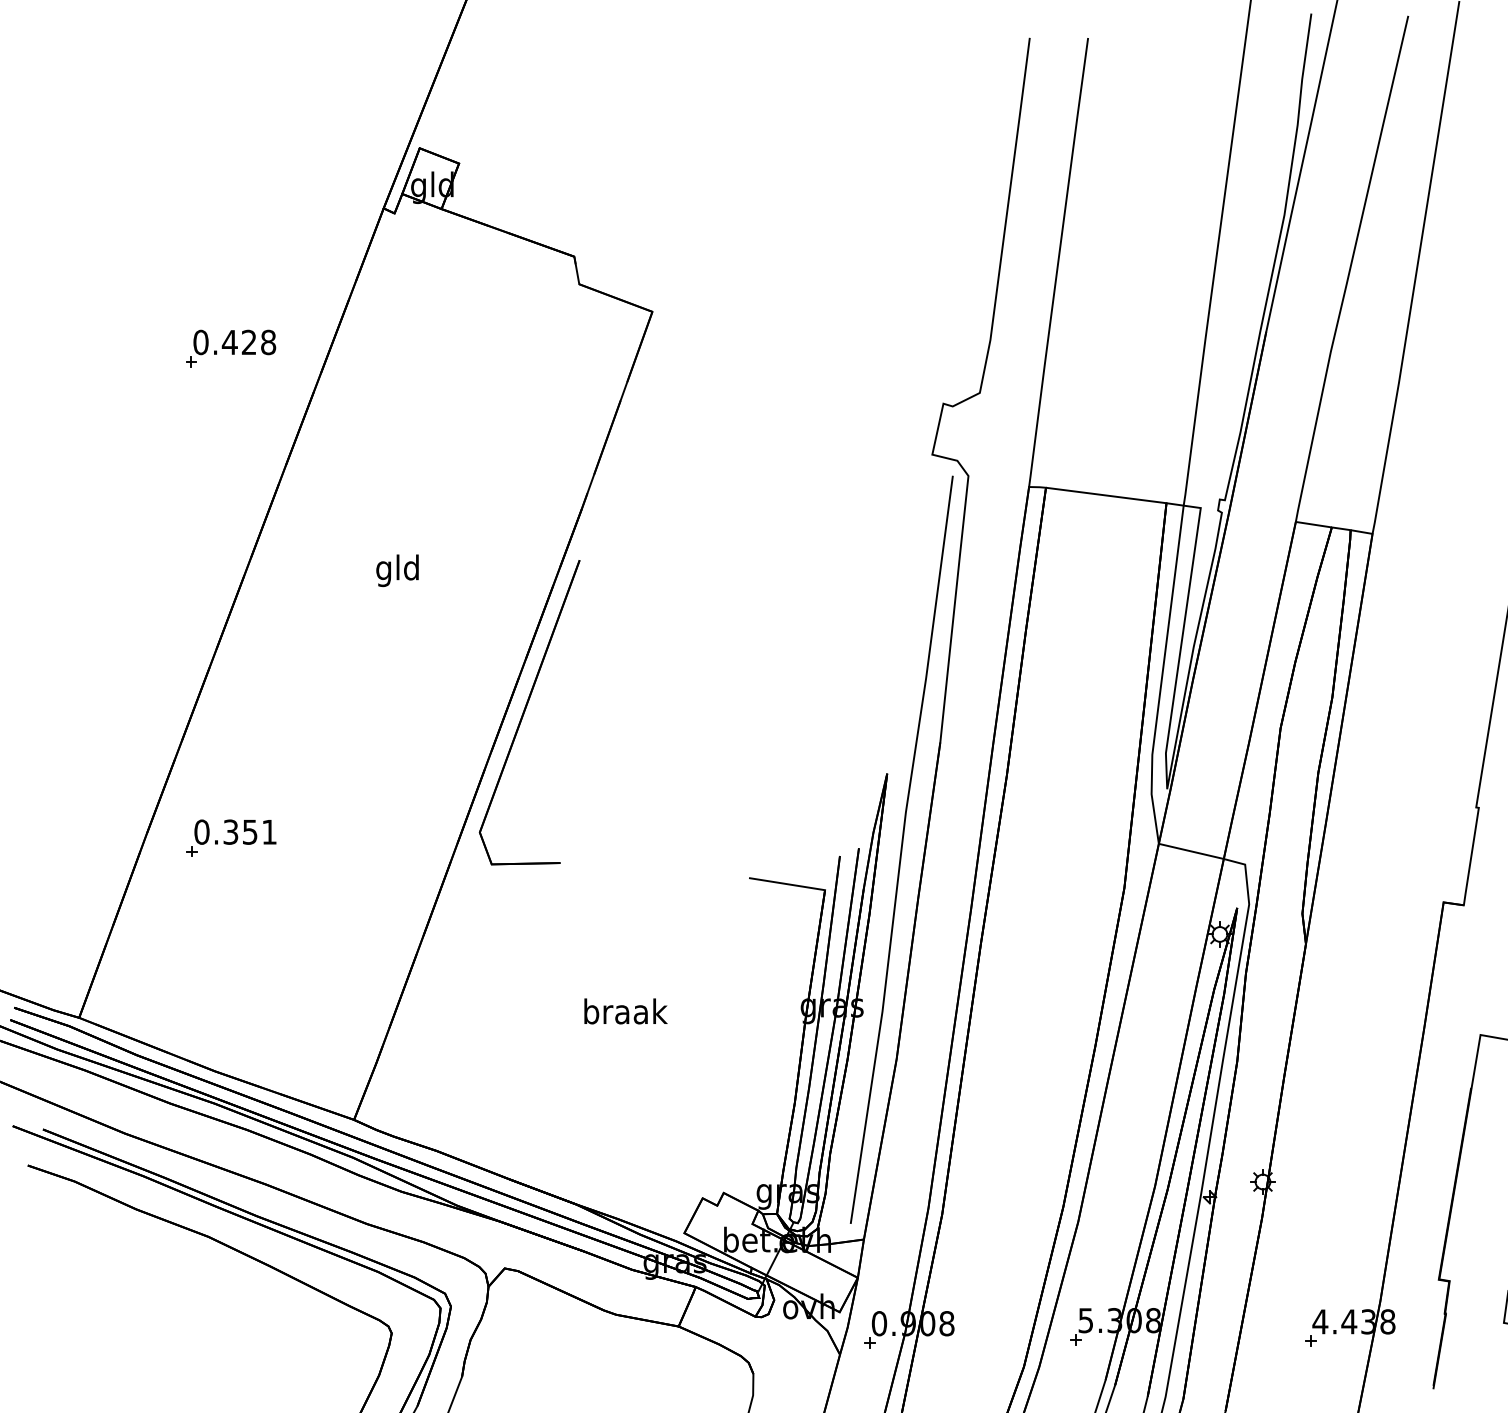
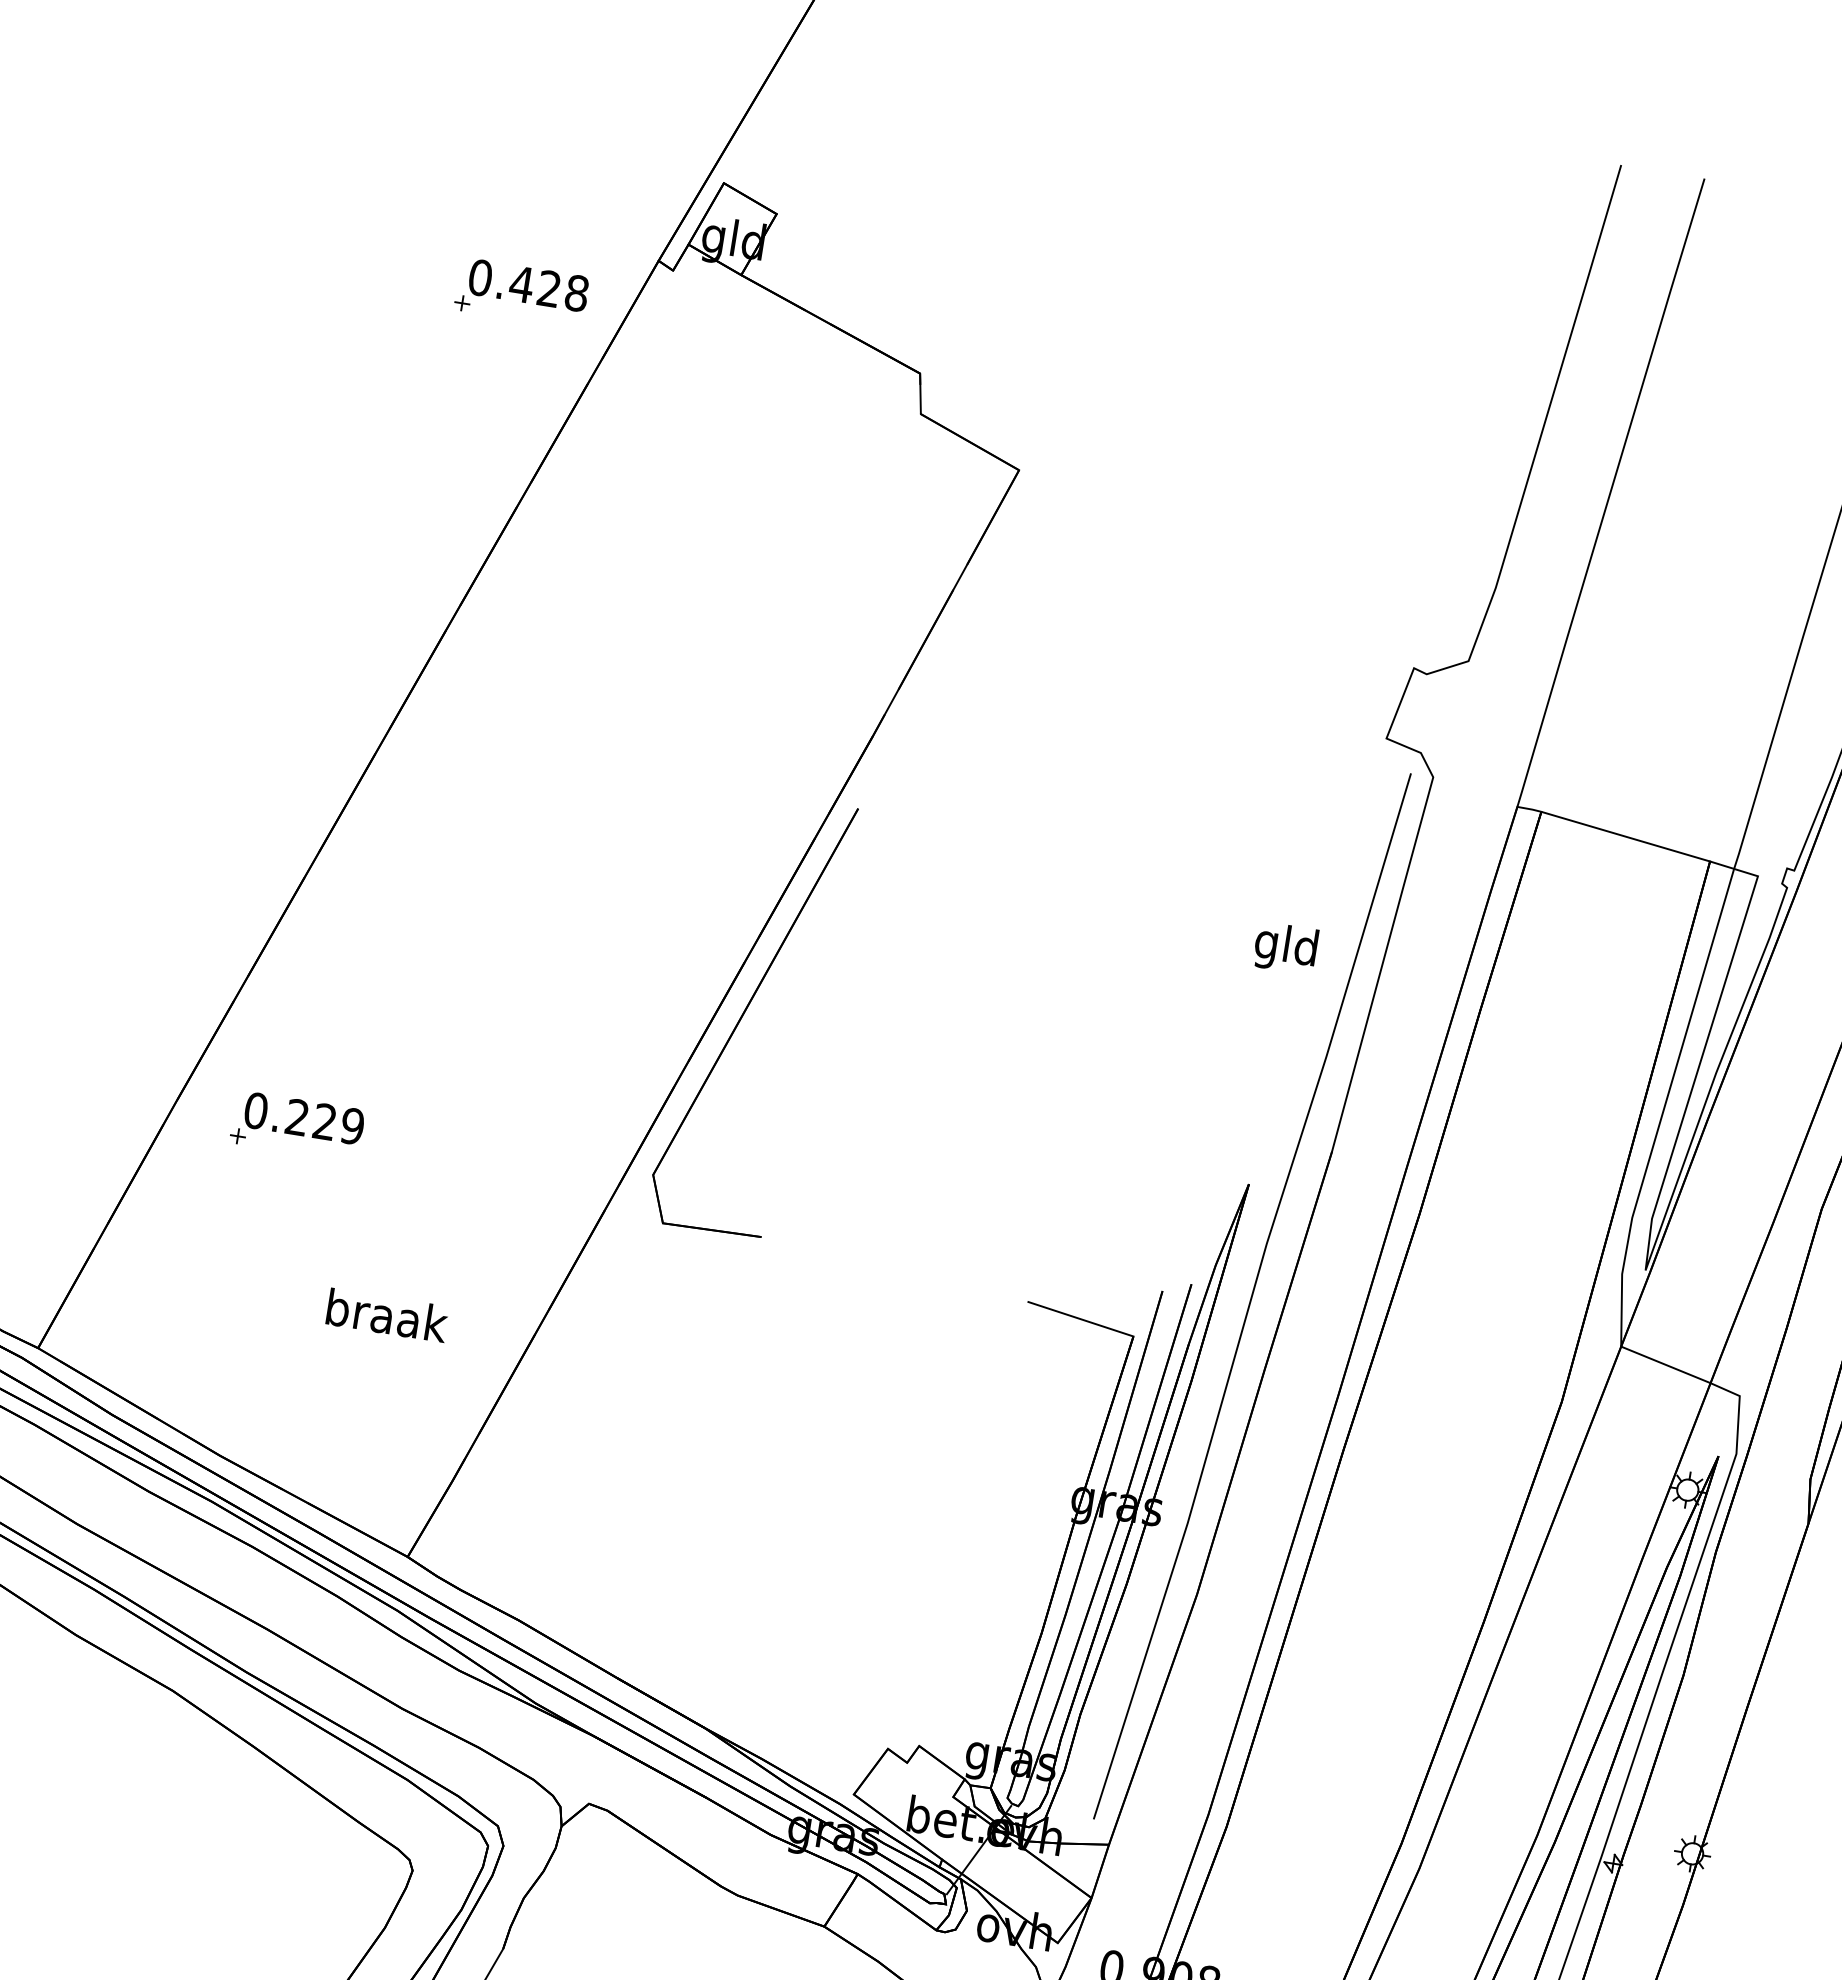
part: (231, 348) -> (522, 293), moved
text: (397, 570) -> (1285, 947), moved
text: (249, 831) -> (324, 1120), 0.351 -> 0.229
text: (625, 1011) -> (386, 1315), moved

